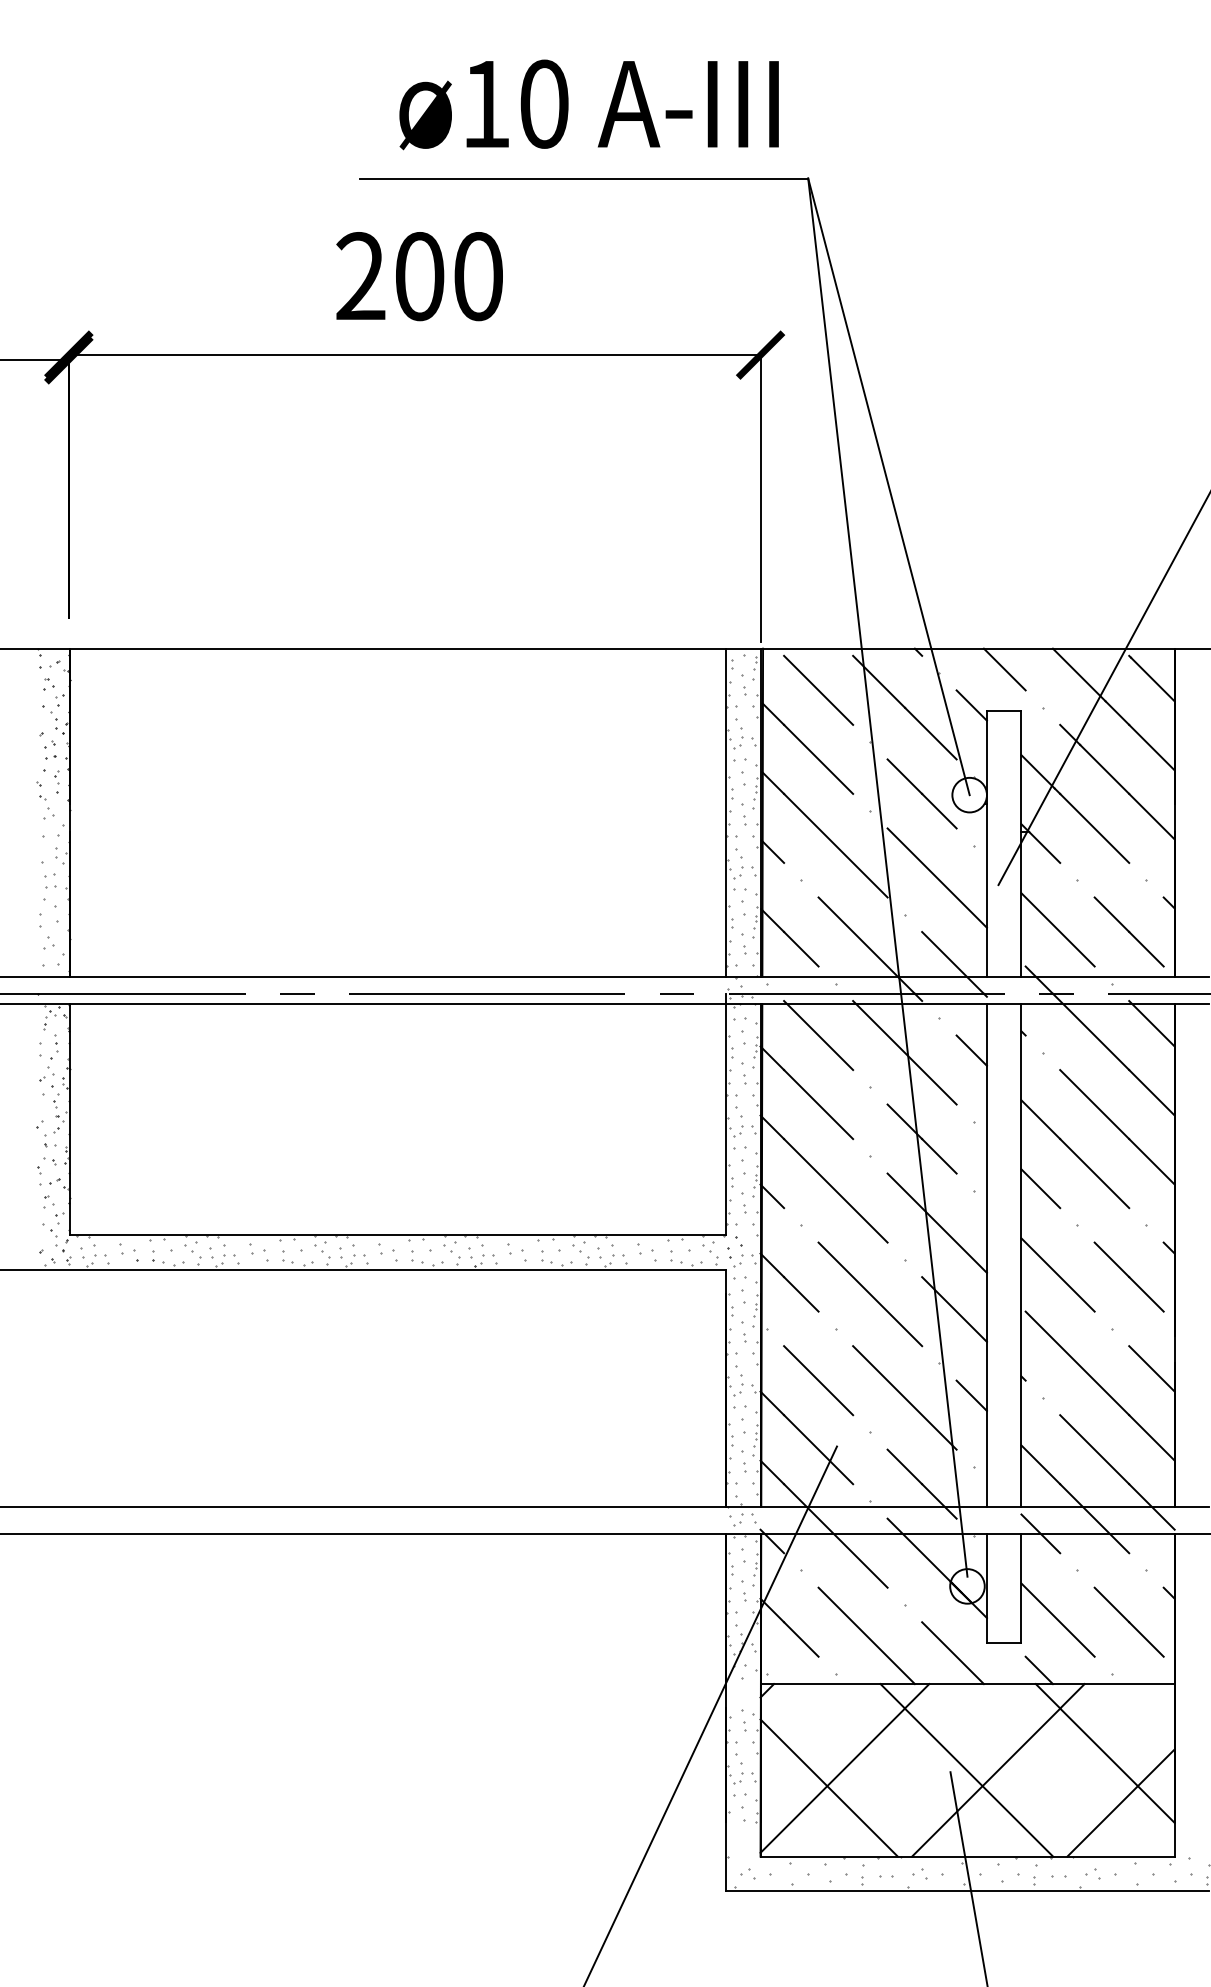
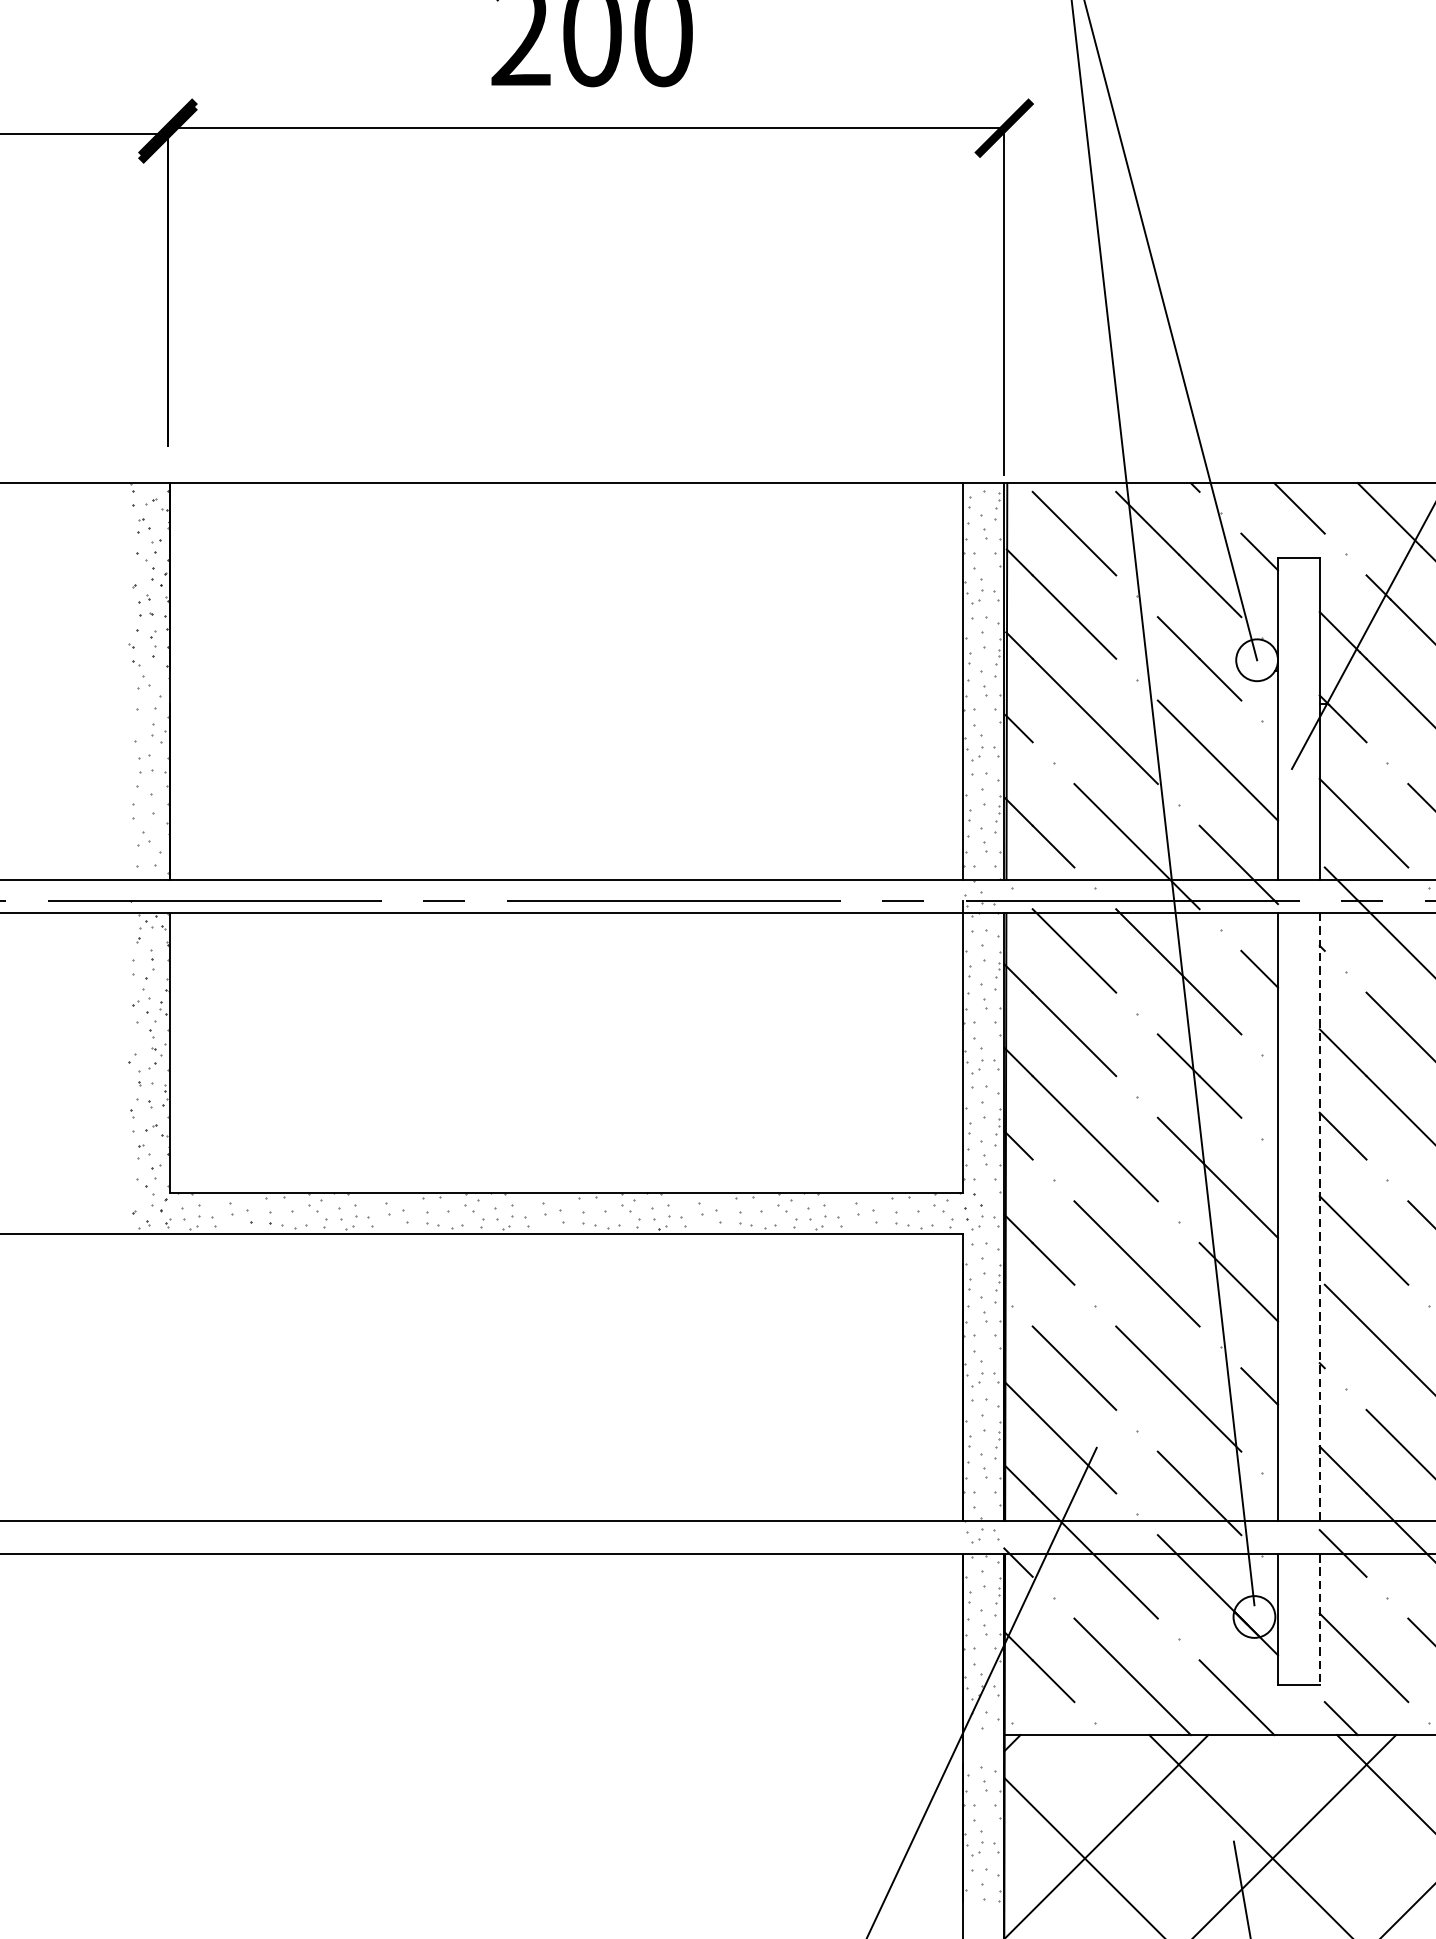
line: (1021, 1255) -> (1319, 1216), solid -> dashed
line: (1021, 1588) -> (1319, 1619), solid -> dashed

